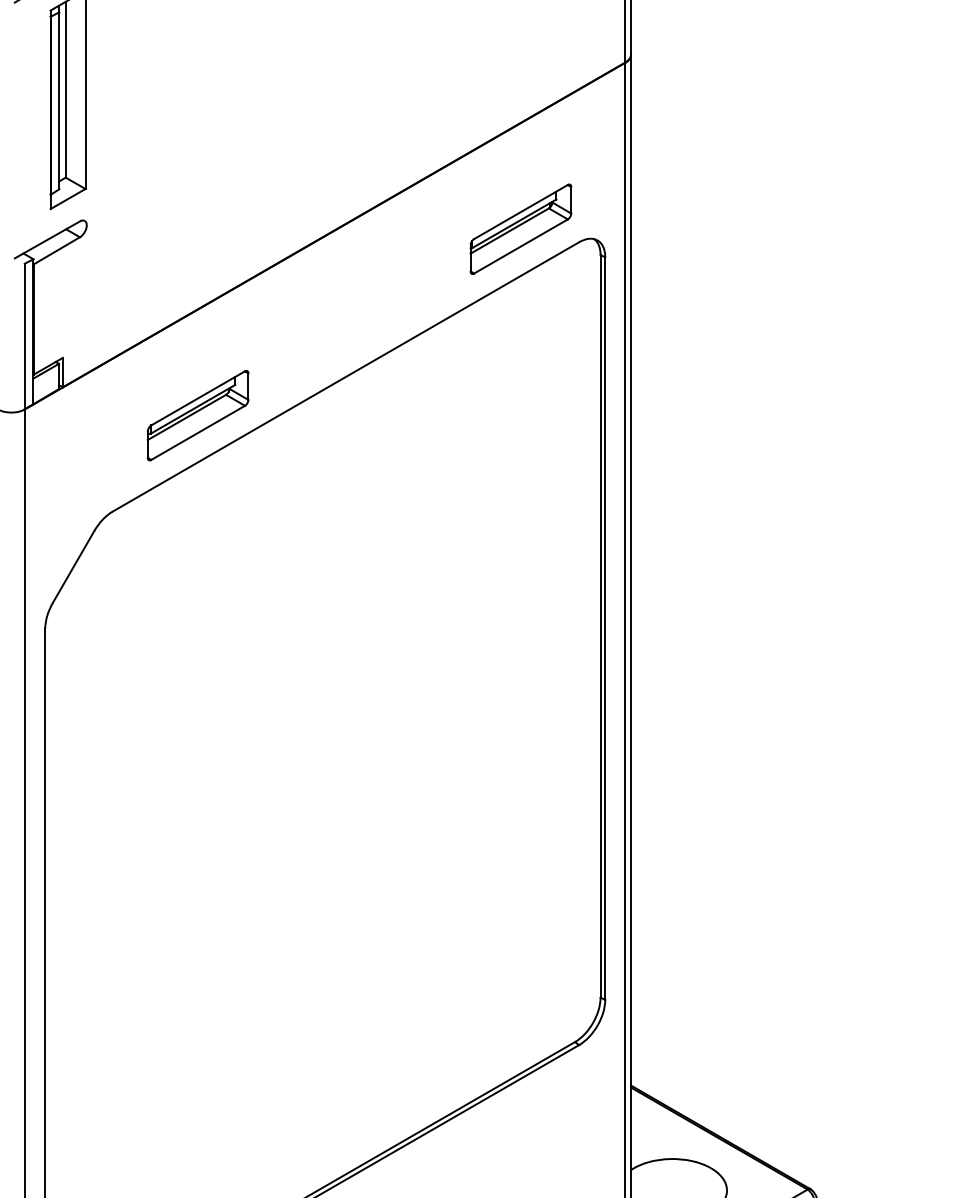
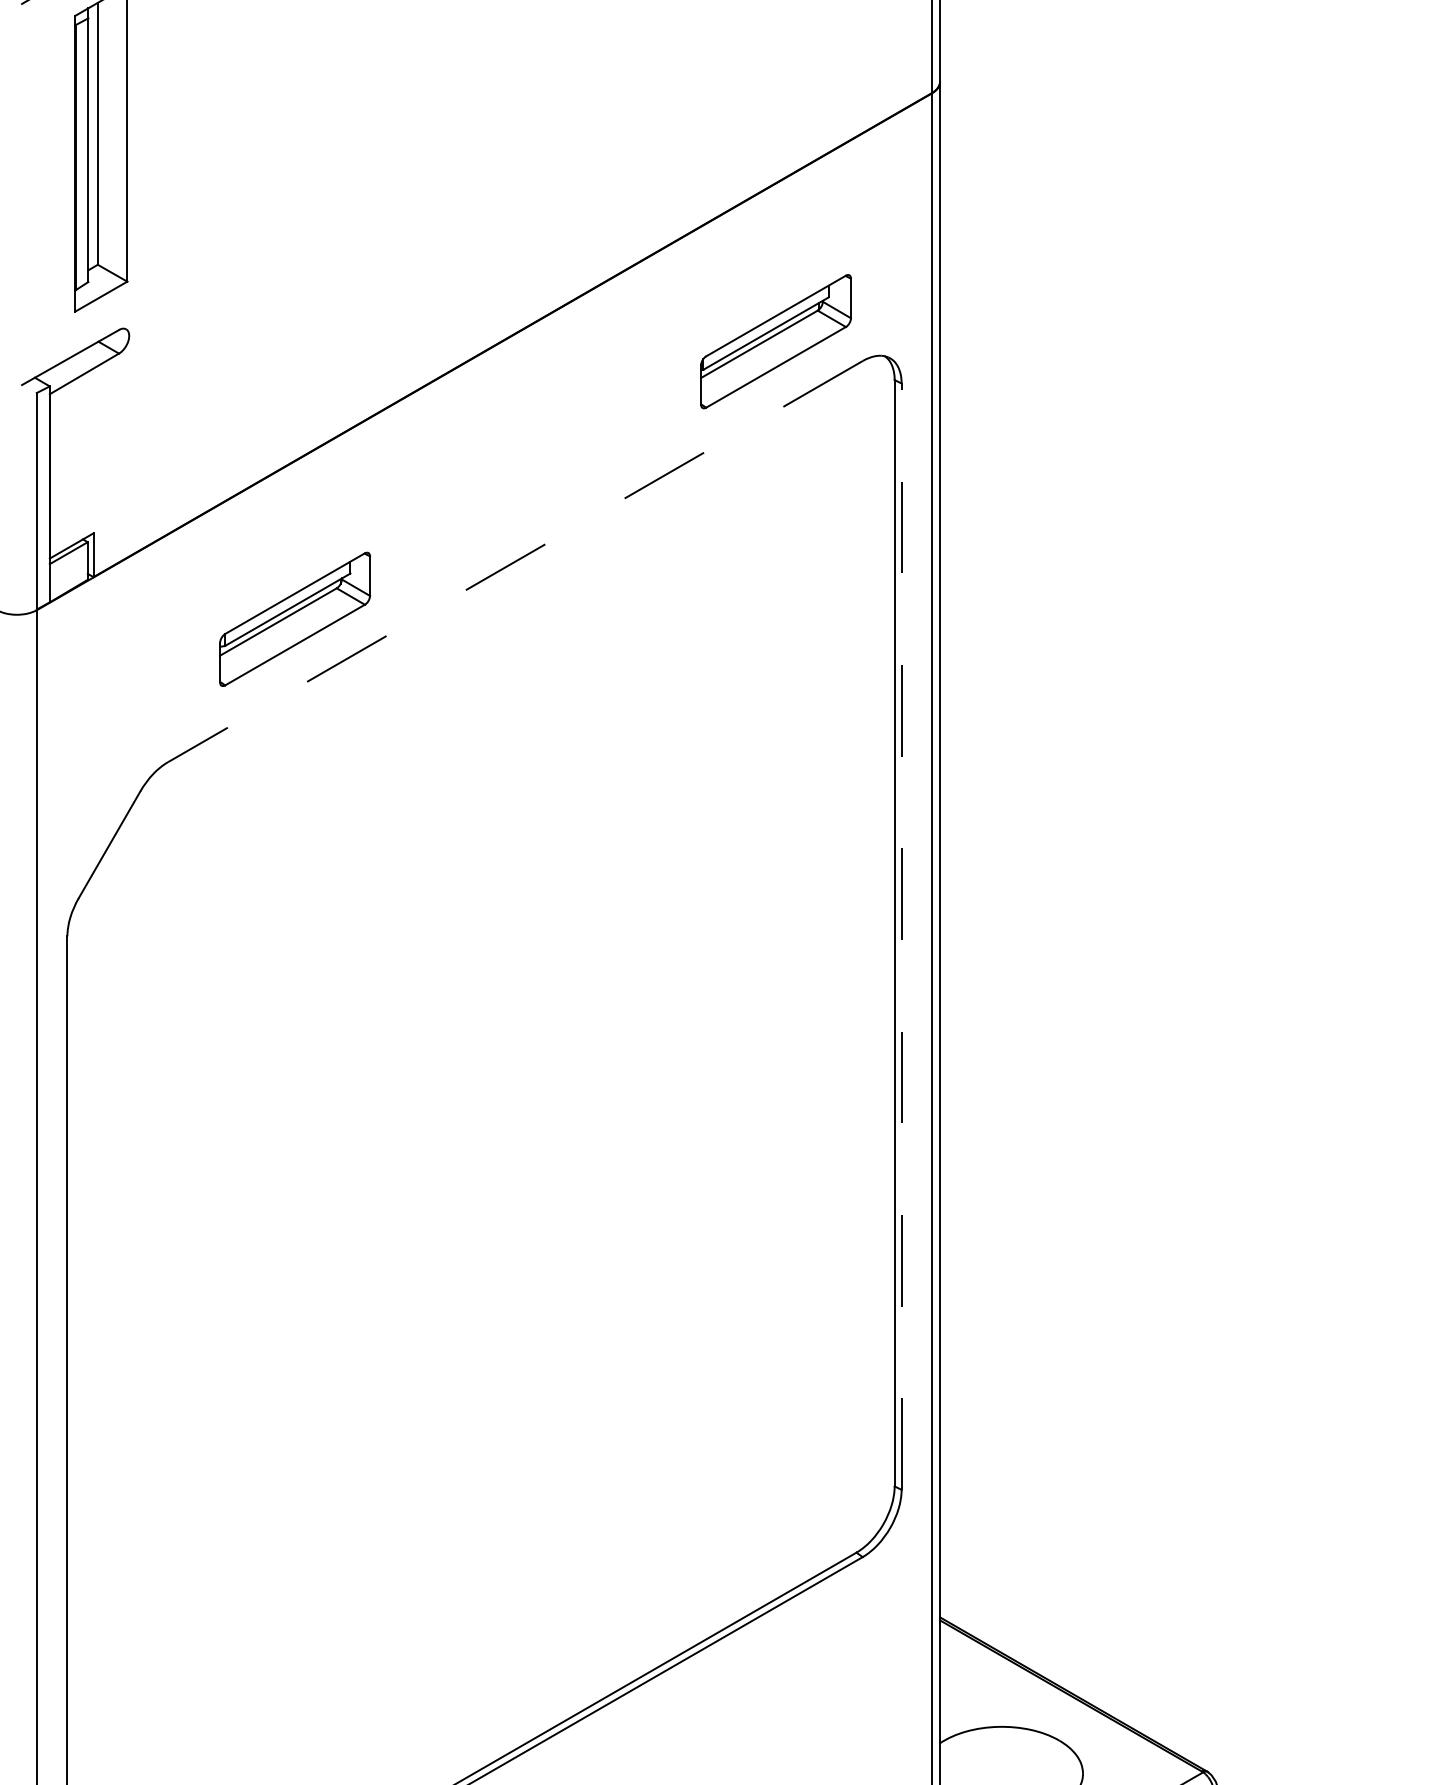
line: (345, 377) -> (514, 562), solid -> dashed
line: (605, 628) -> (902, 936), solid -> dashed

